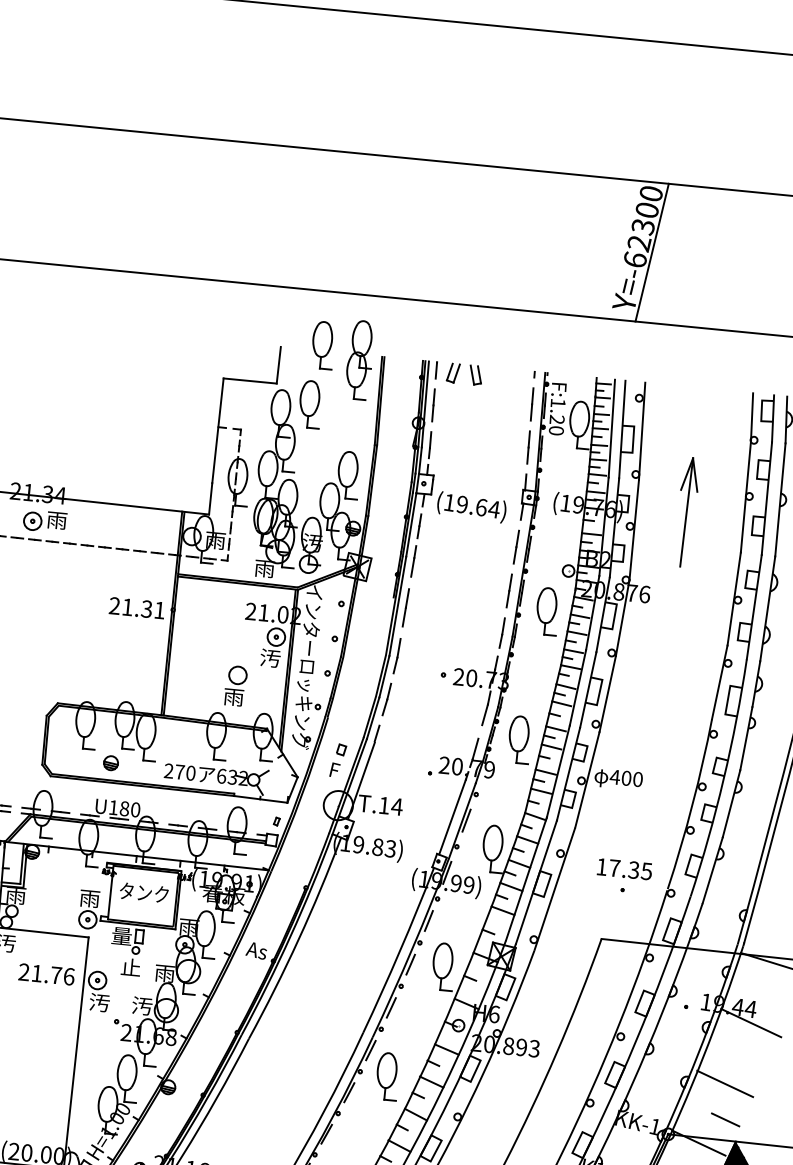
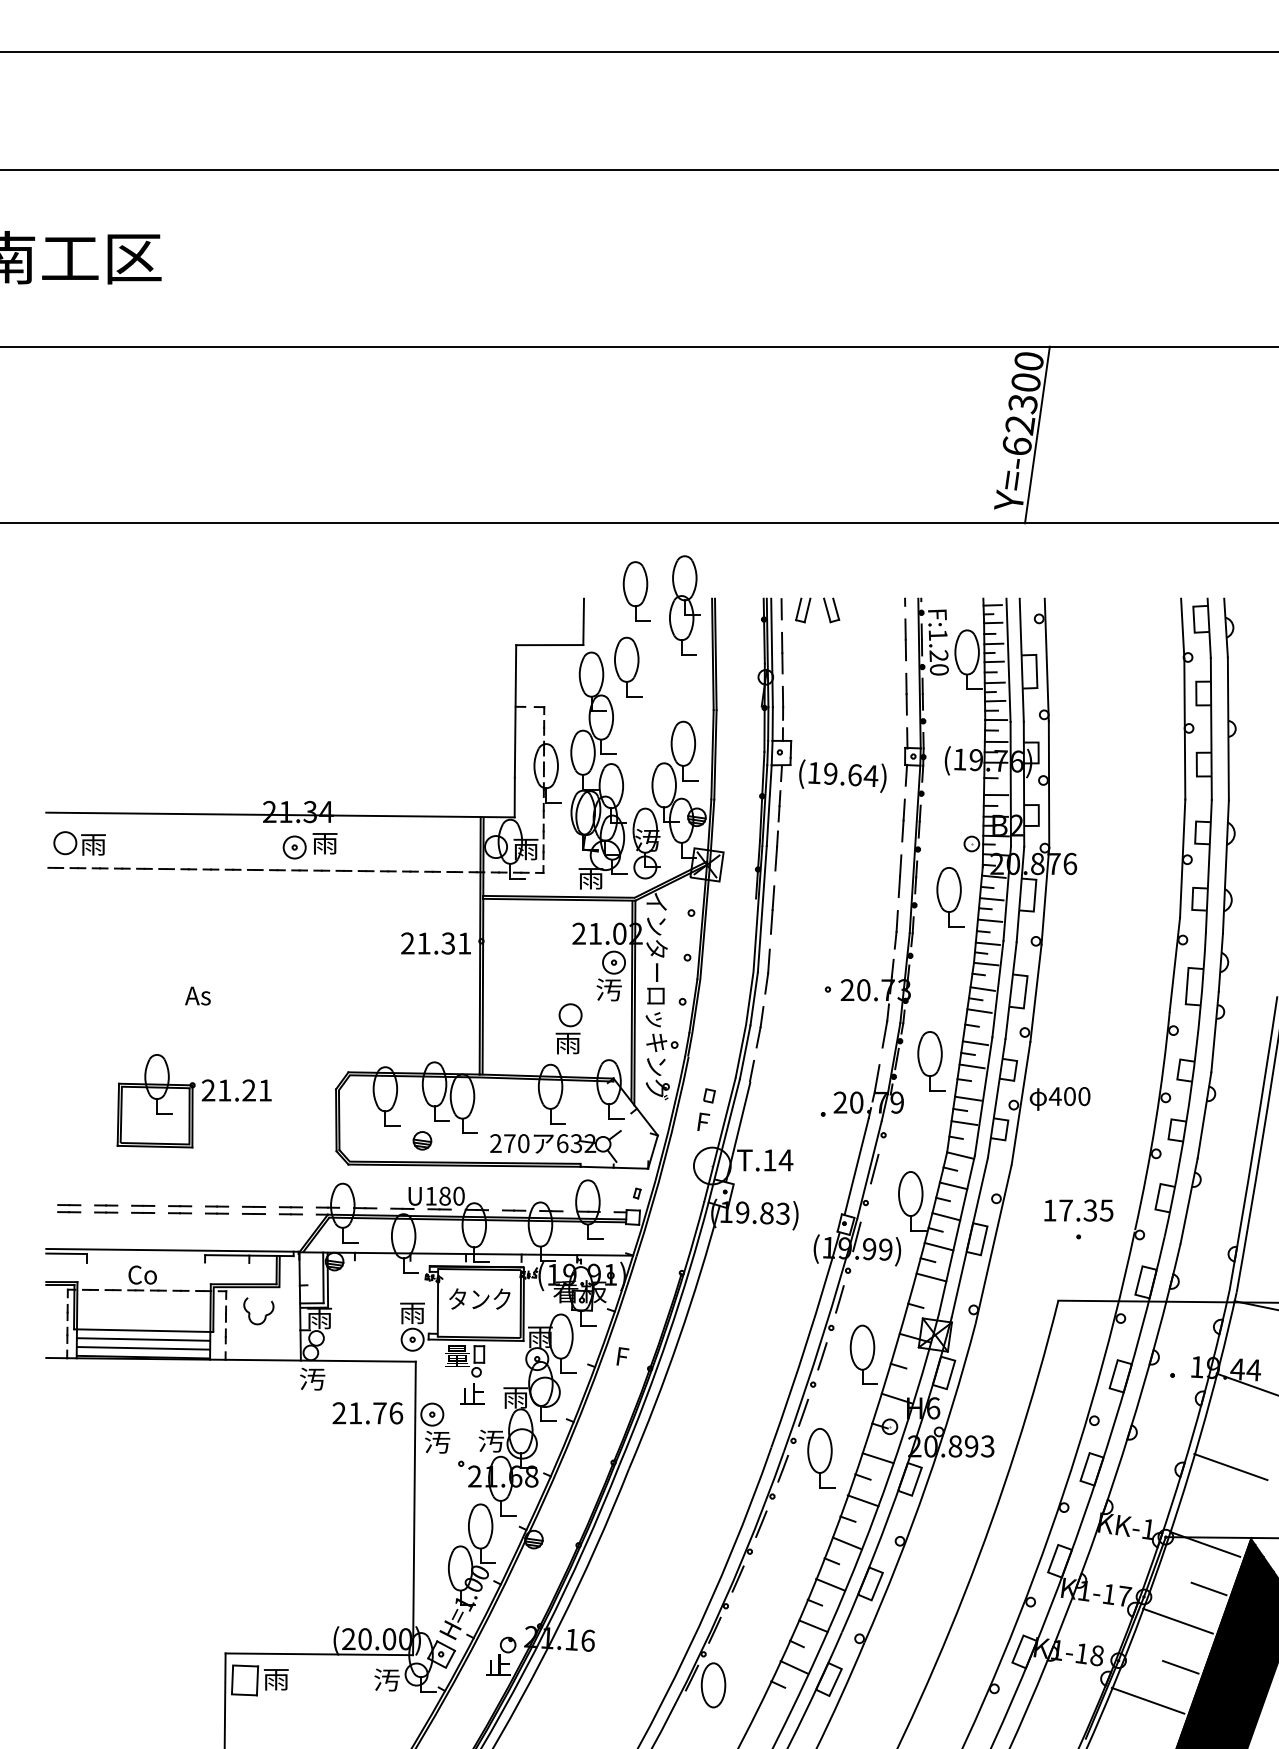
part: (686, 511) -> (1112, 755), removed
text: (256, 950) -> (627, 1357), As -> F
part: (387, 1076) -> (821, 1458), moved
line: (725, 1119) -> (1235, 1511), removed

